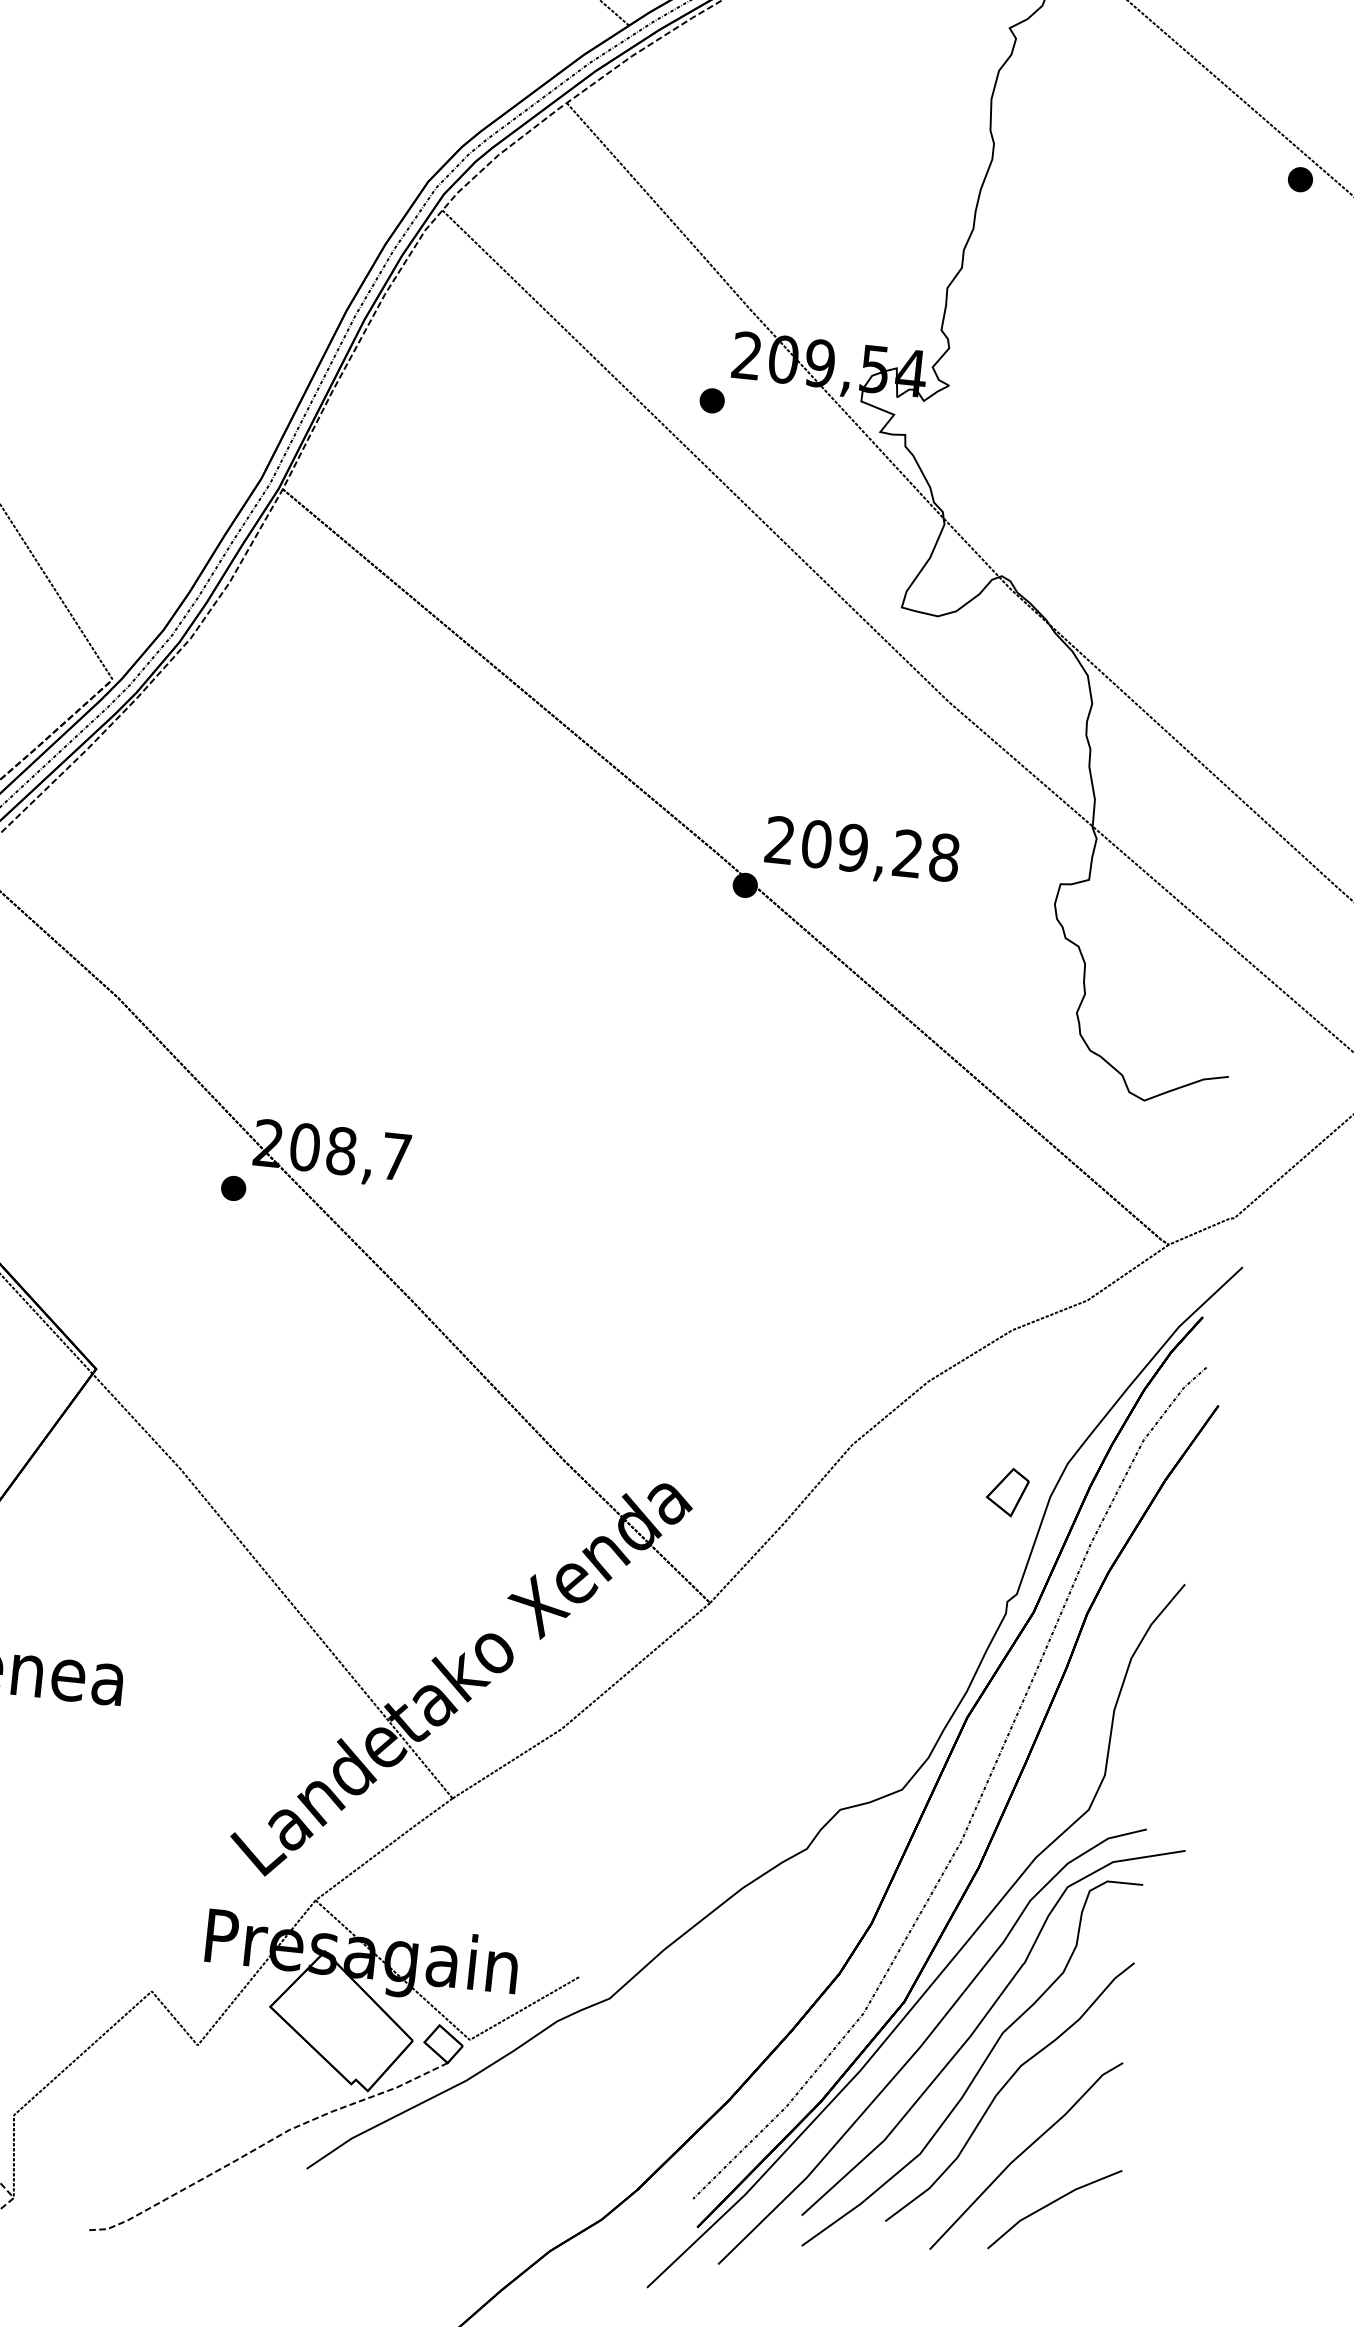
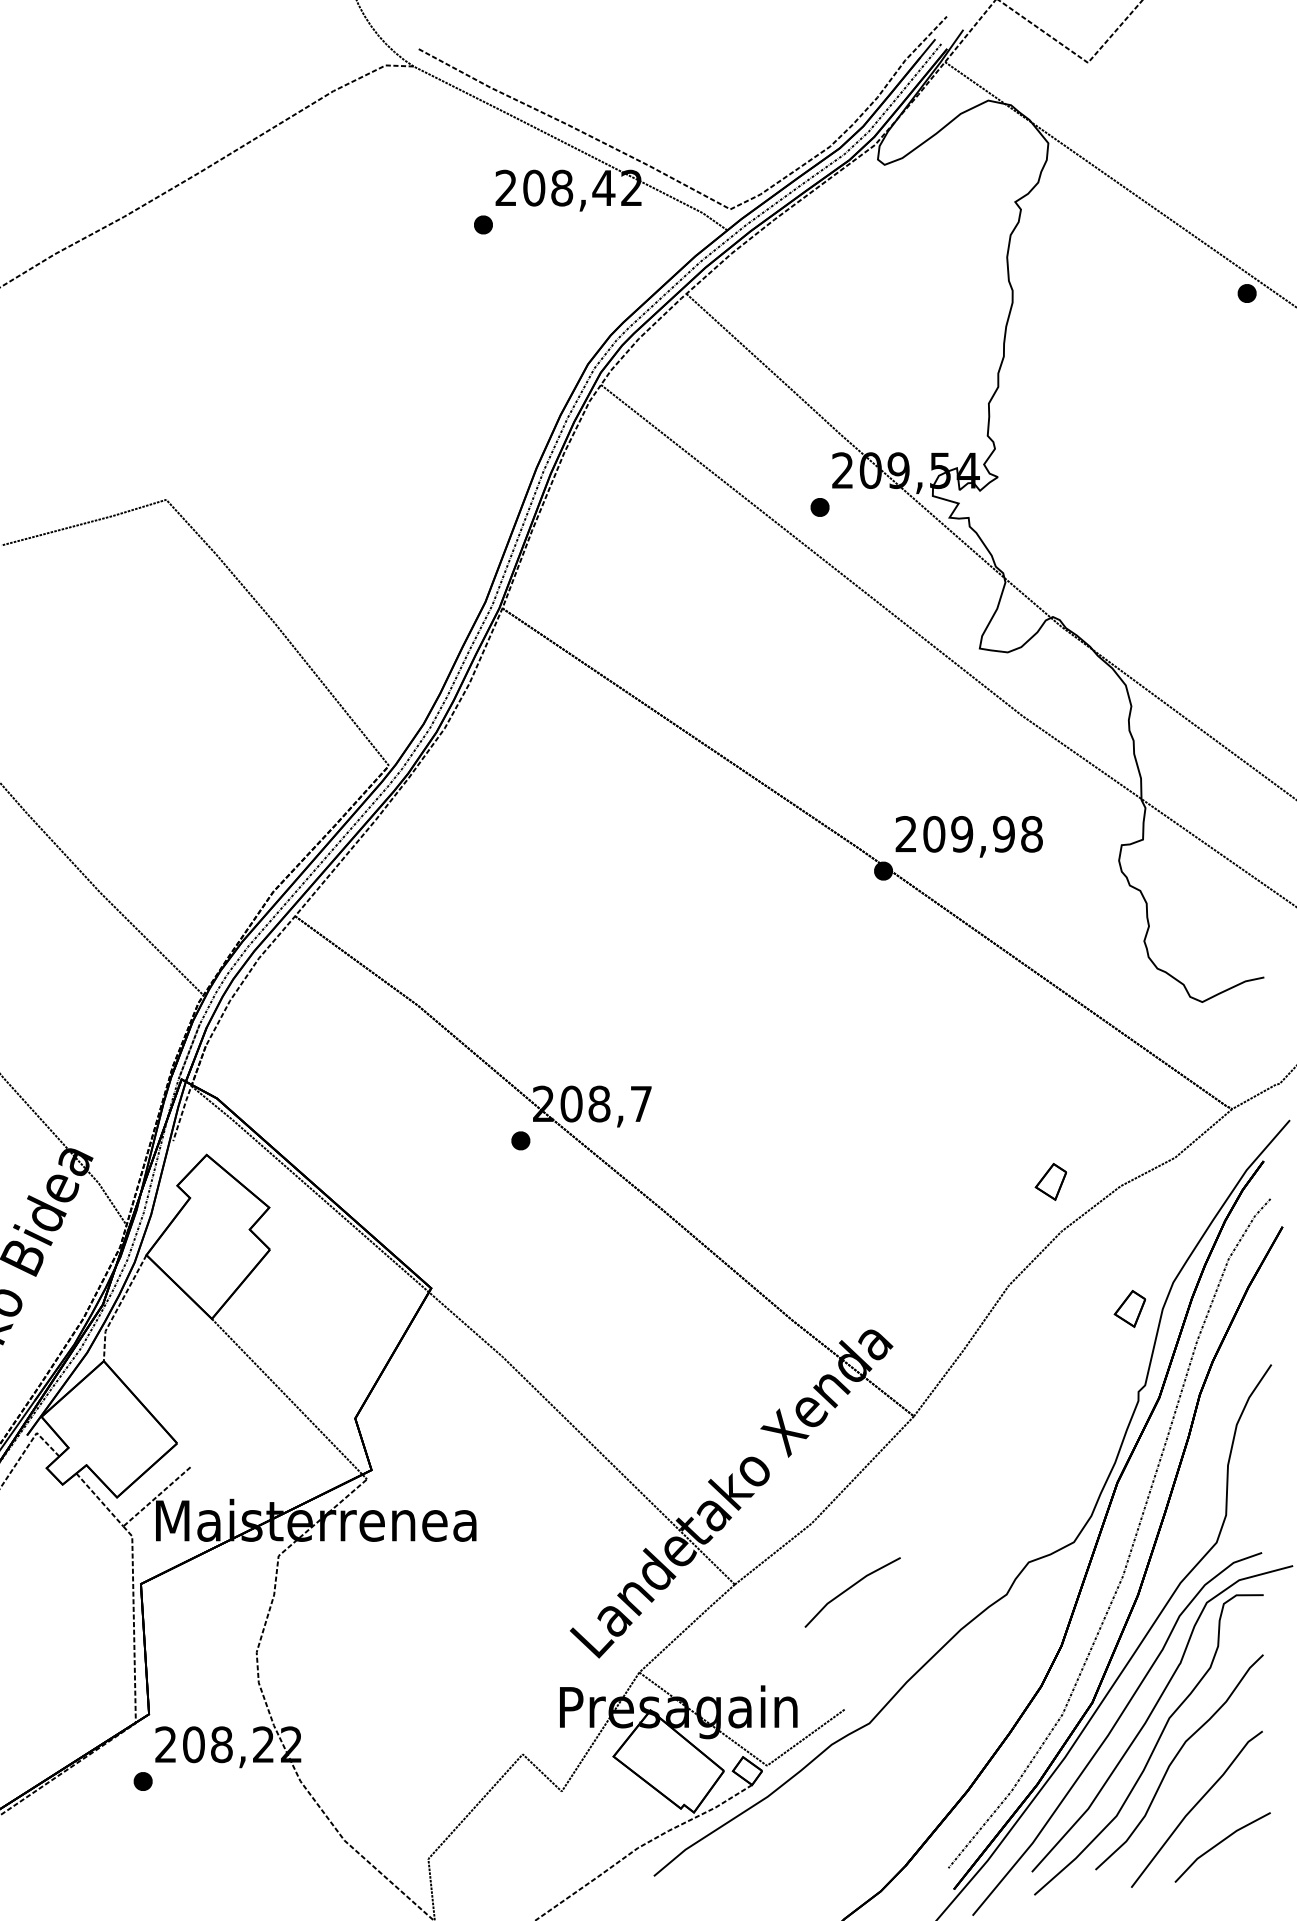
text: (907, 853) -> (1003, 834), 209,28 -> 209,98
part: (921, 1314) -> (1050, 1181), added
line: (601, 1820) -> (849, 1589), added

